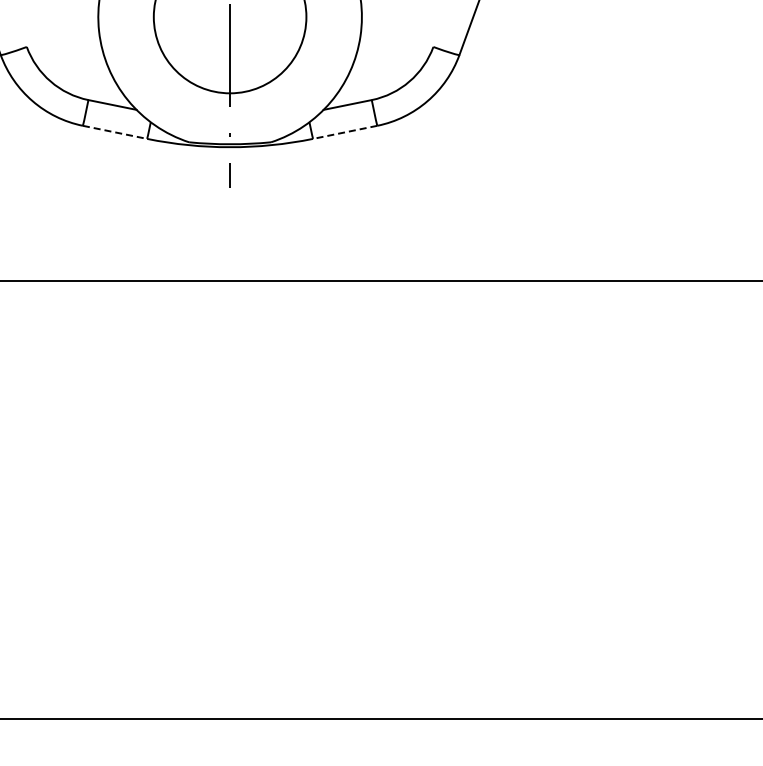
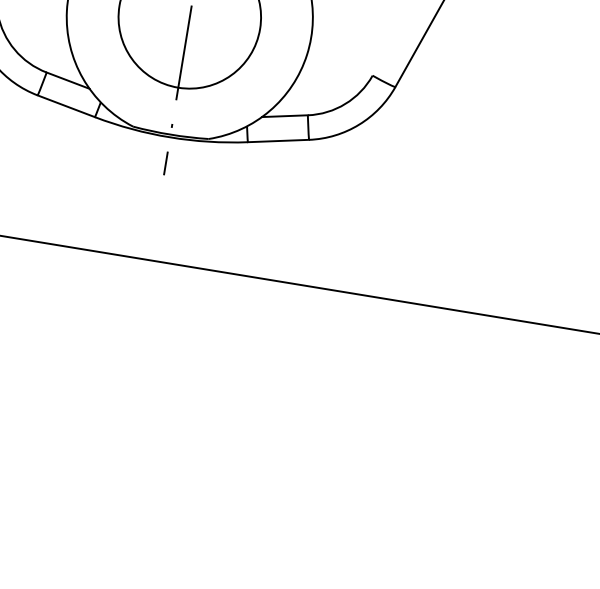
line: (115, 132) -> (66, 106), dashed -> solid
line: (345, 132) -> (278, 141), dashed -> solid

